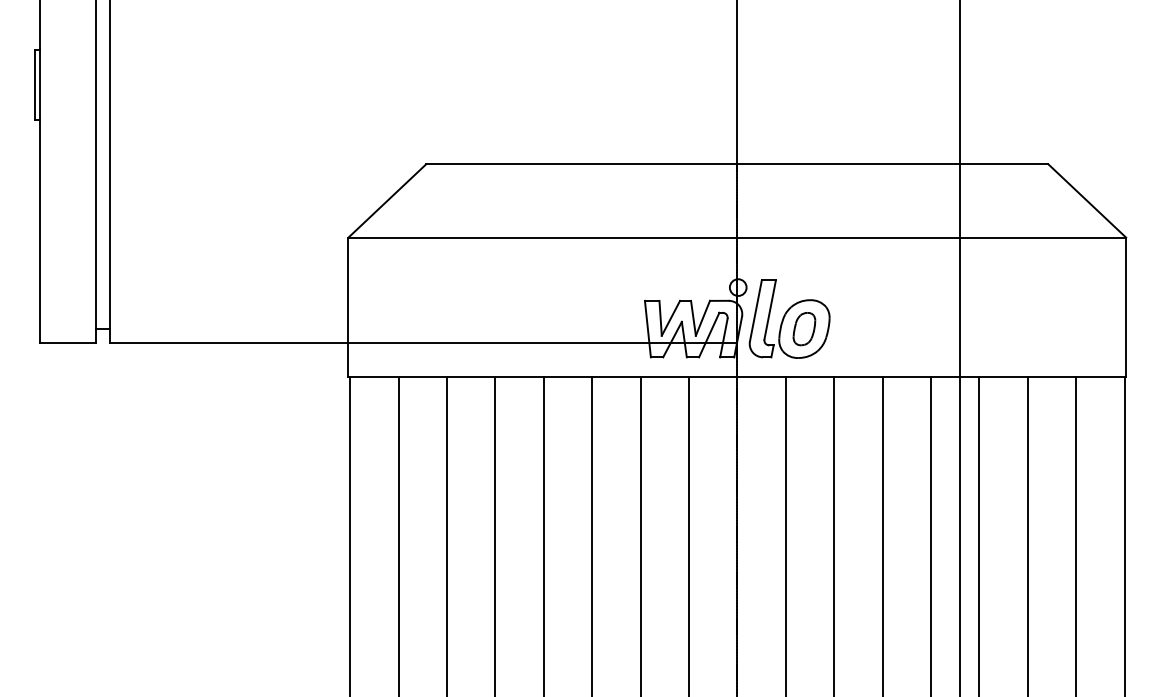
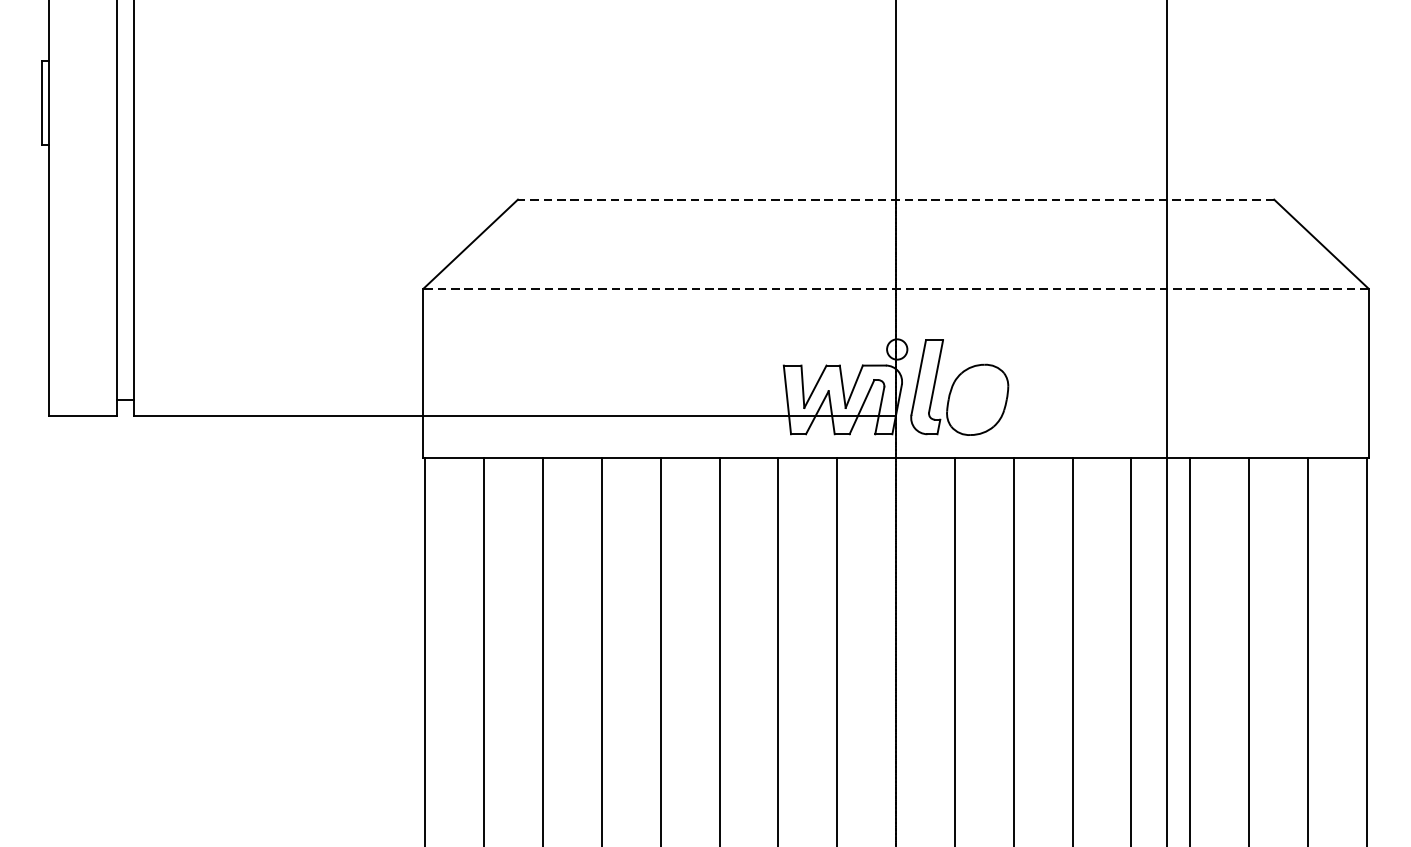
line: (736, 164) -> (895, 199), solid -> dashed
line: (737, 237) -> (896, 288), solid -> dashed
part: (804, 329) -> (977, 400), removed

